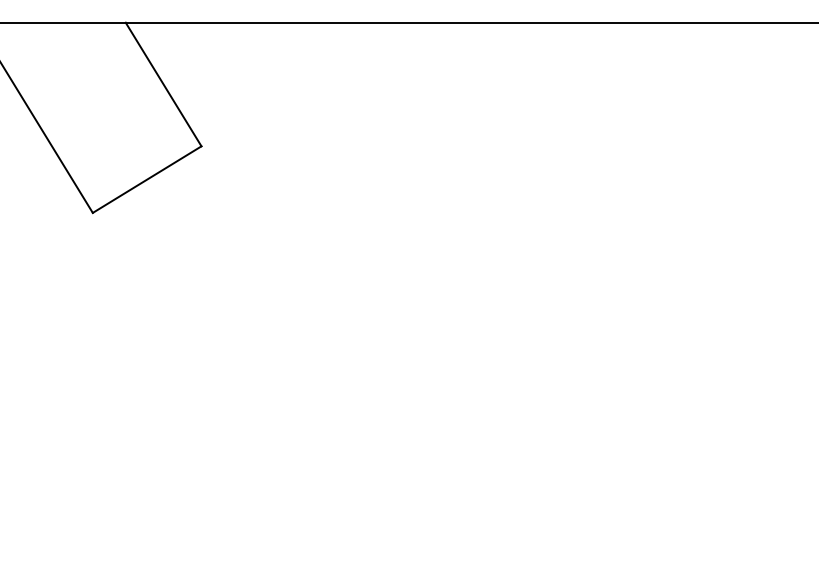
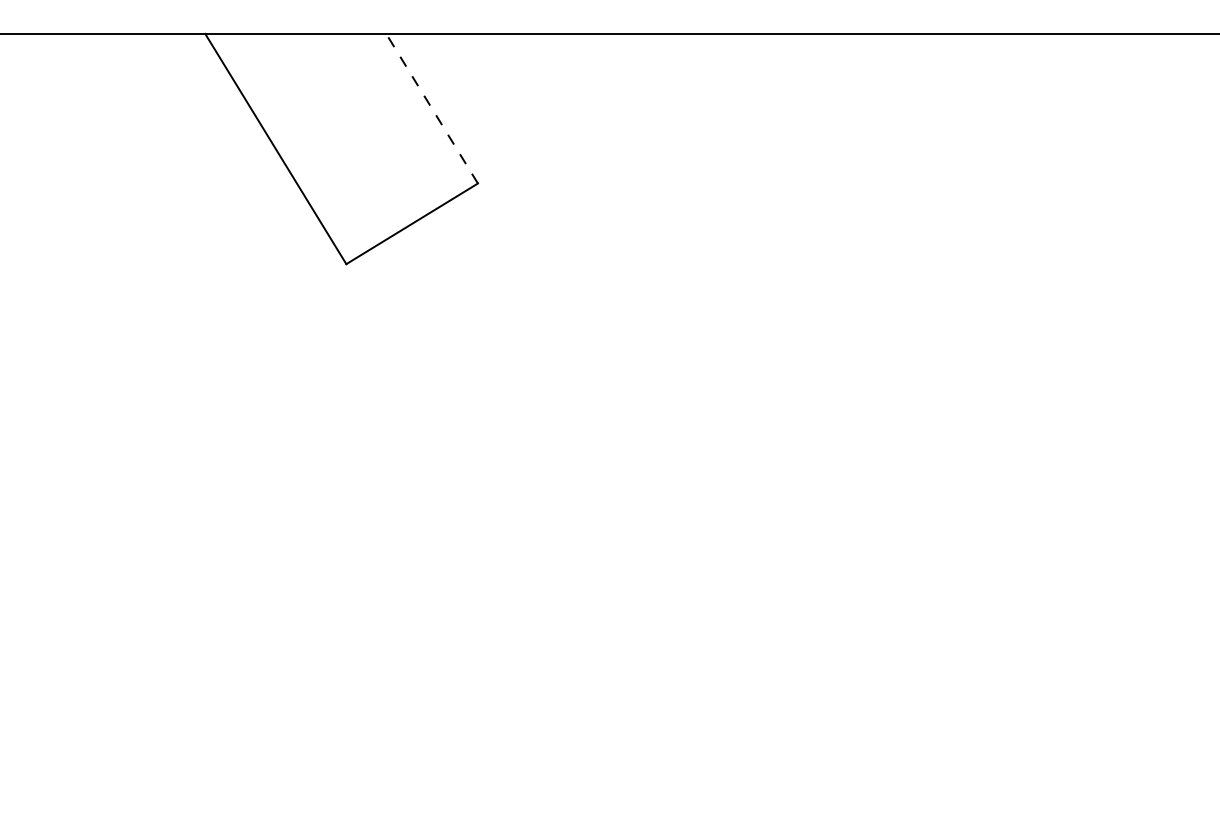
line: (163, 84) -> (432, 108), solid -> dashed

